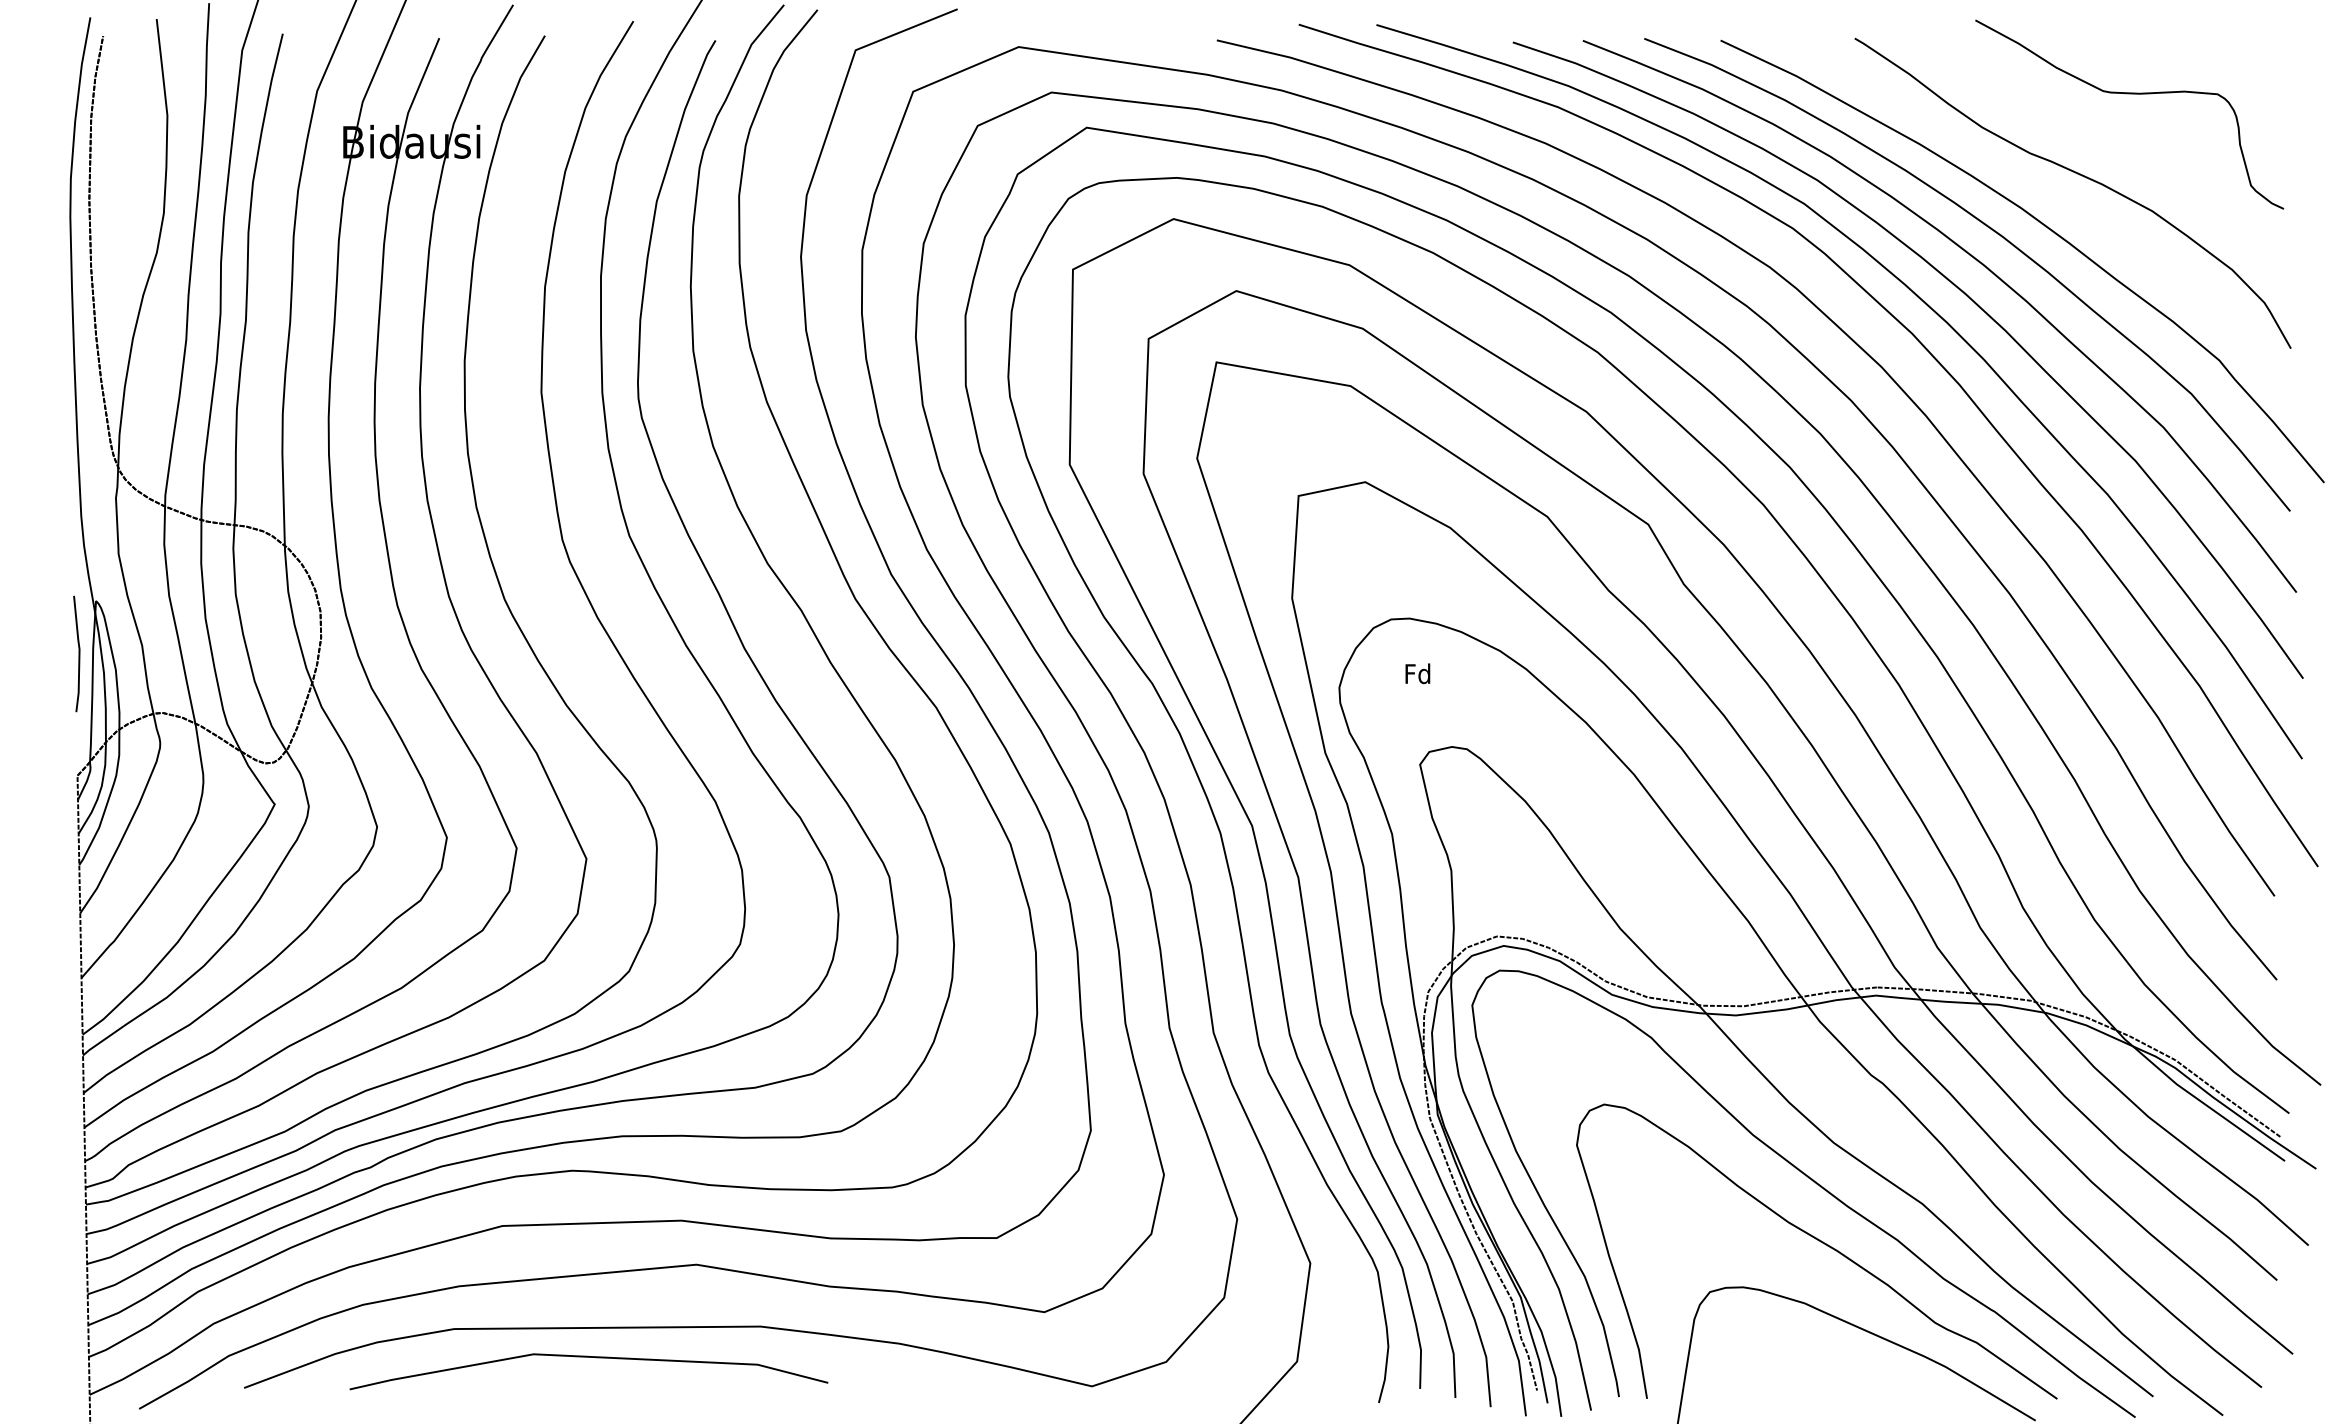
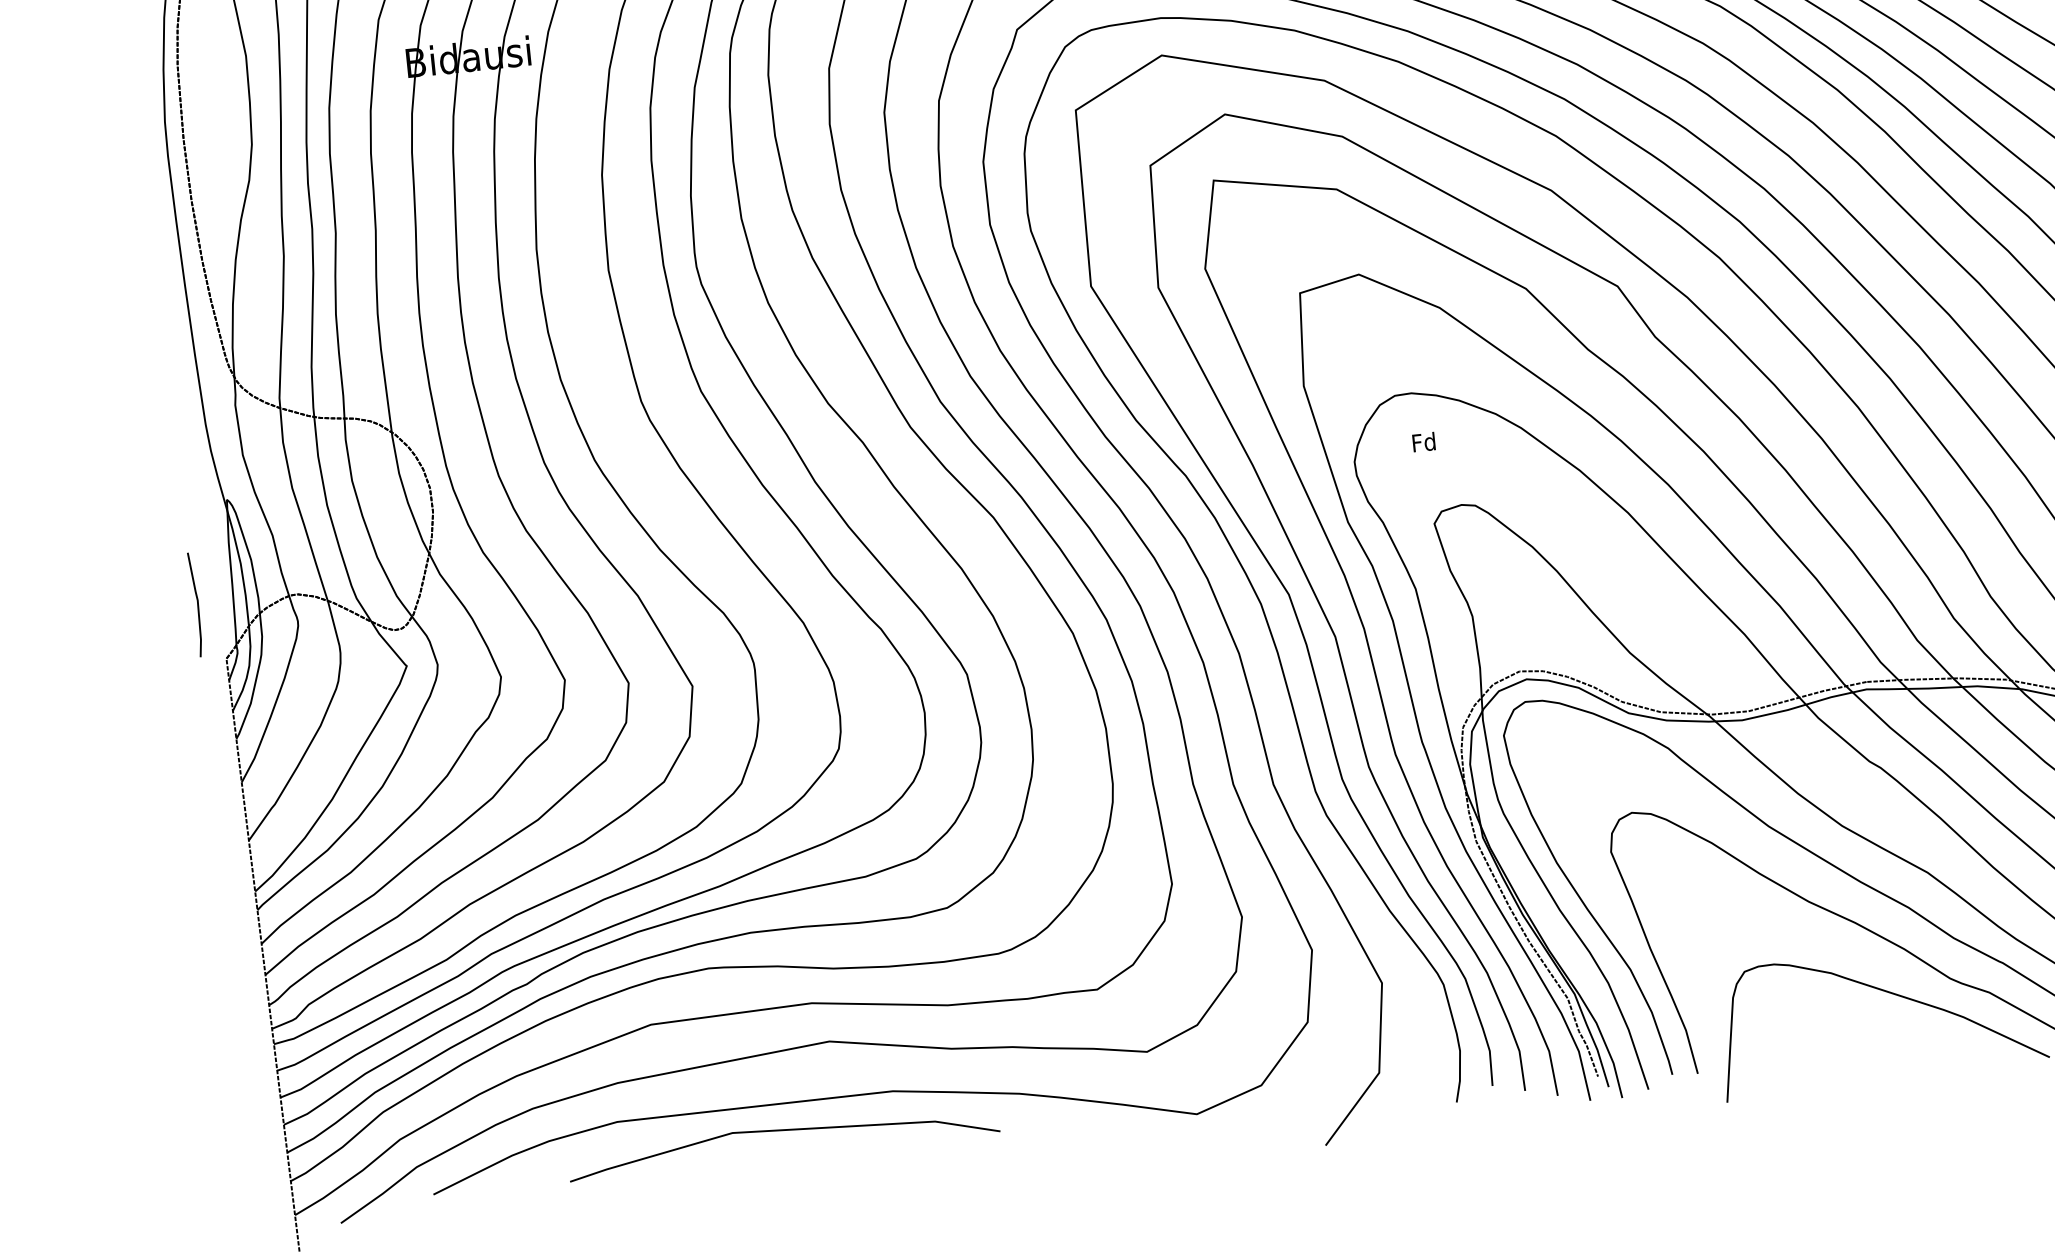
line: (78, 653) -> (197, 604), moved
line: (588, 1357) -> (782, 1130), moved

